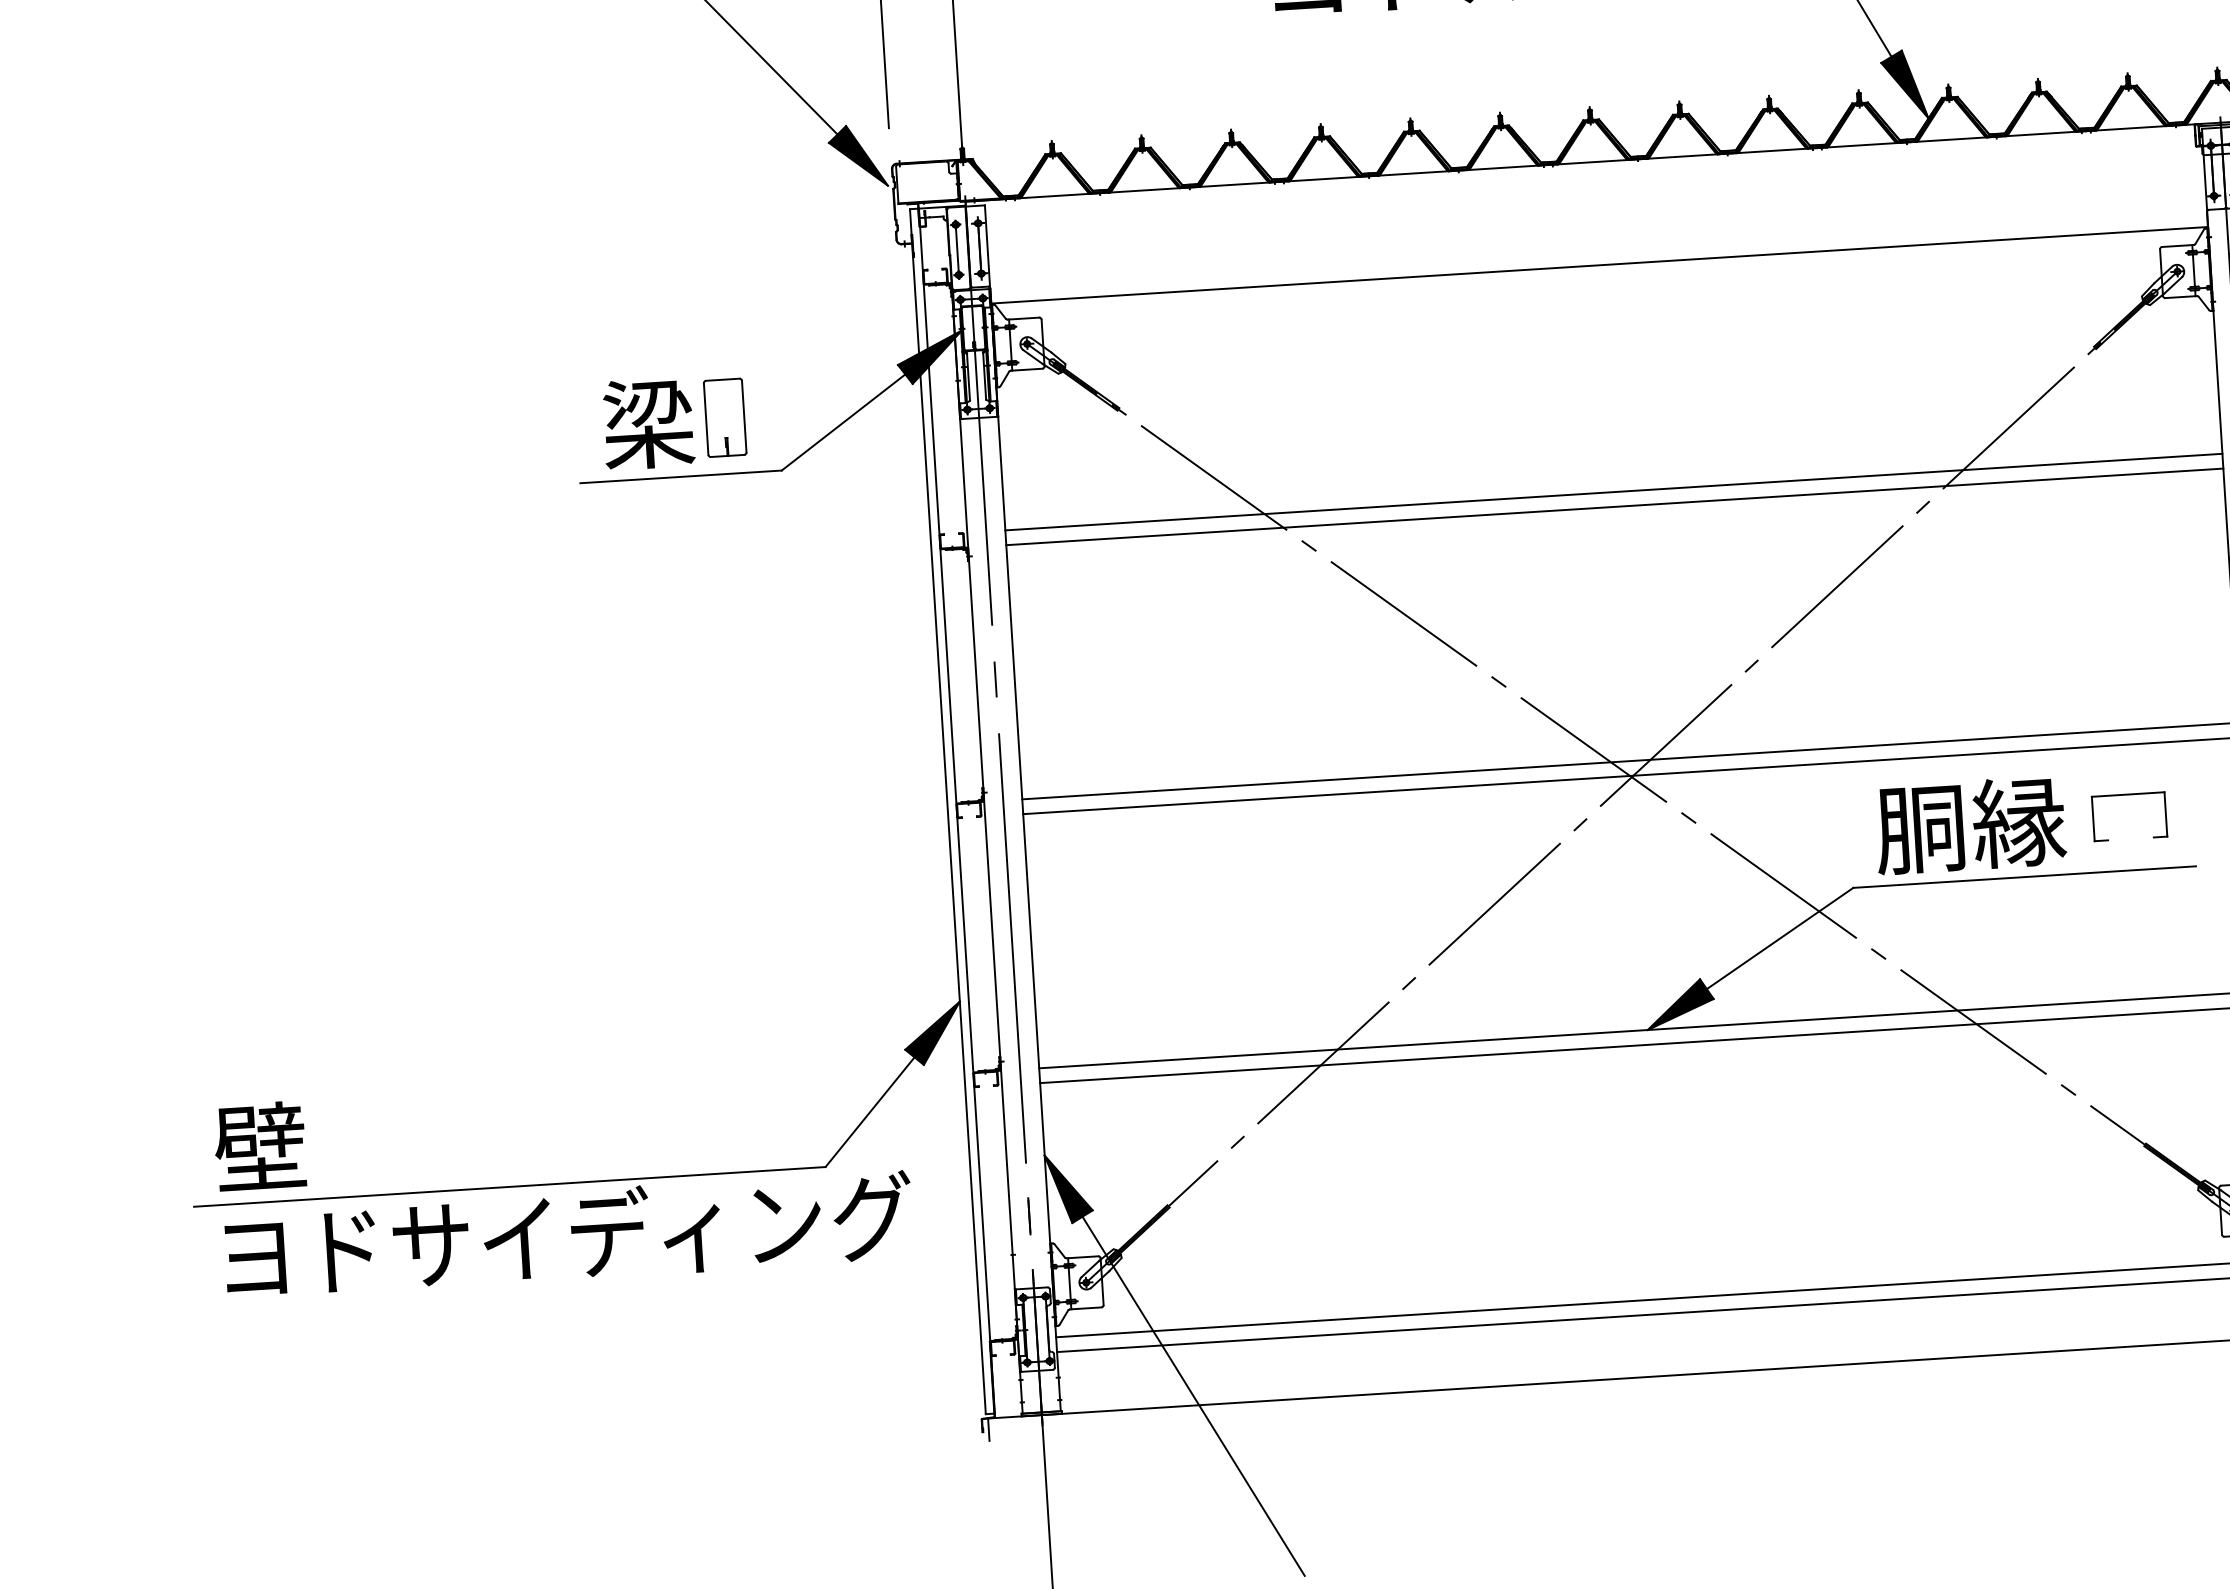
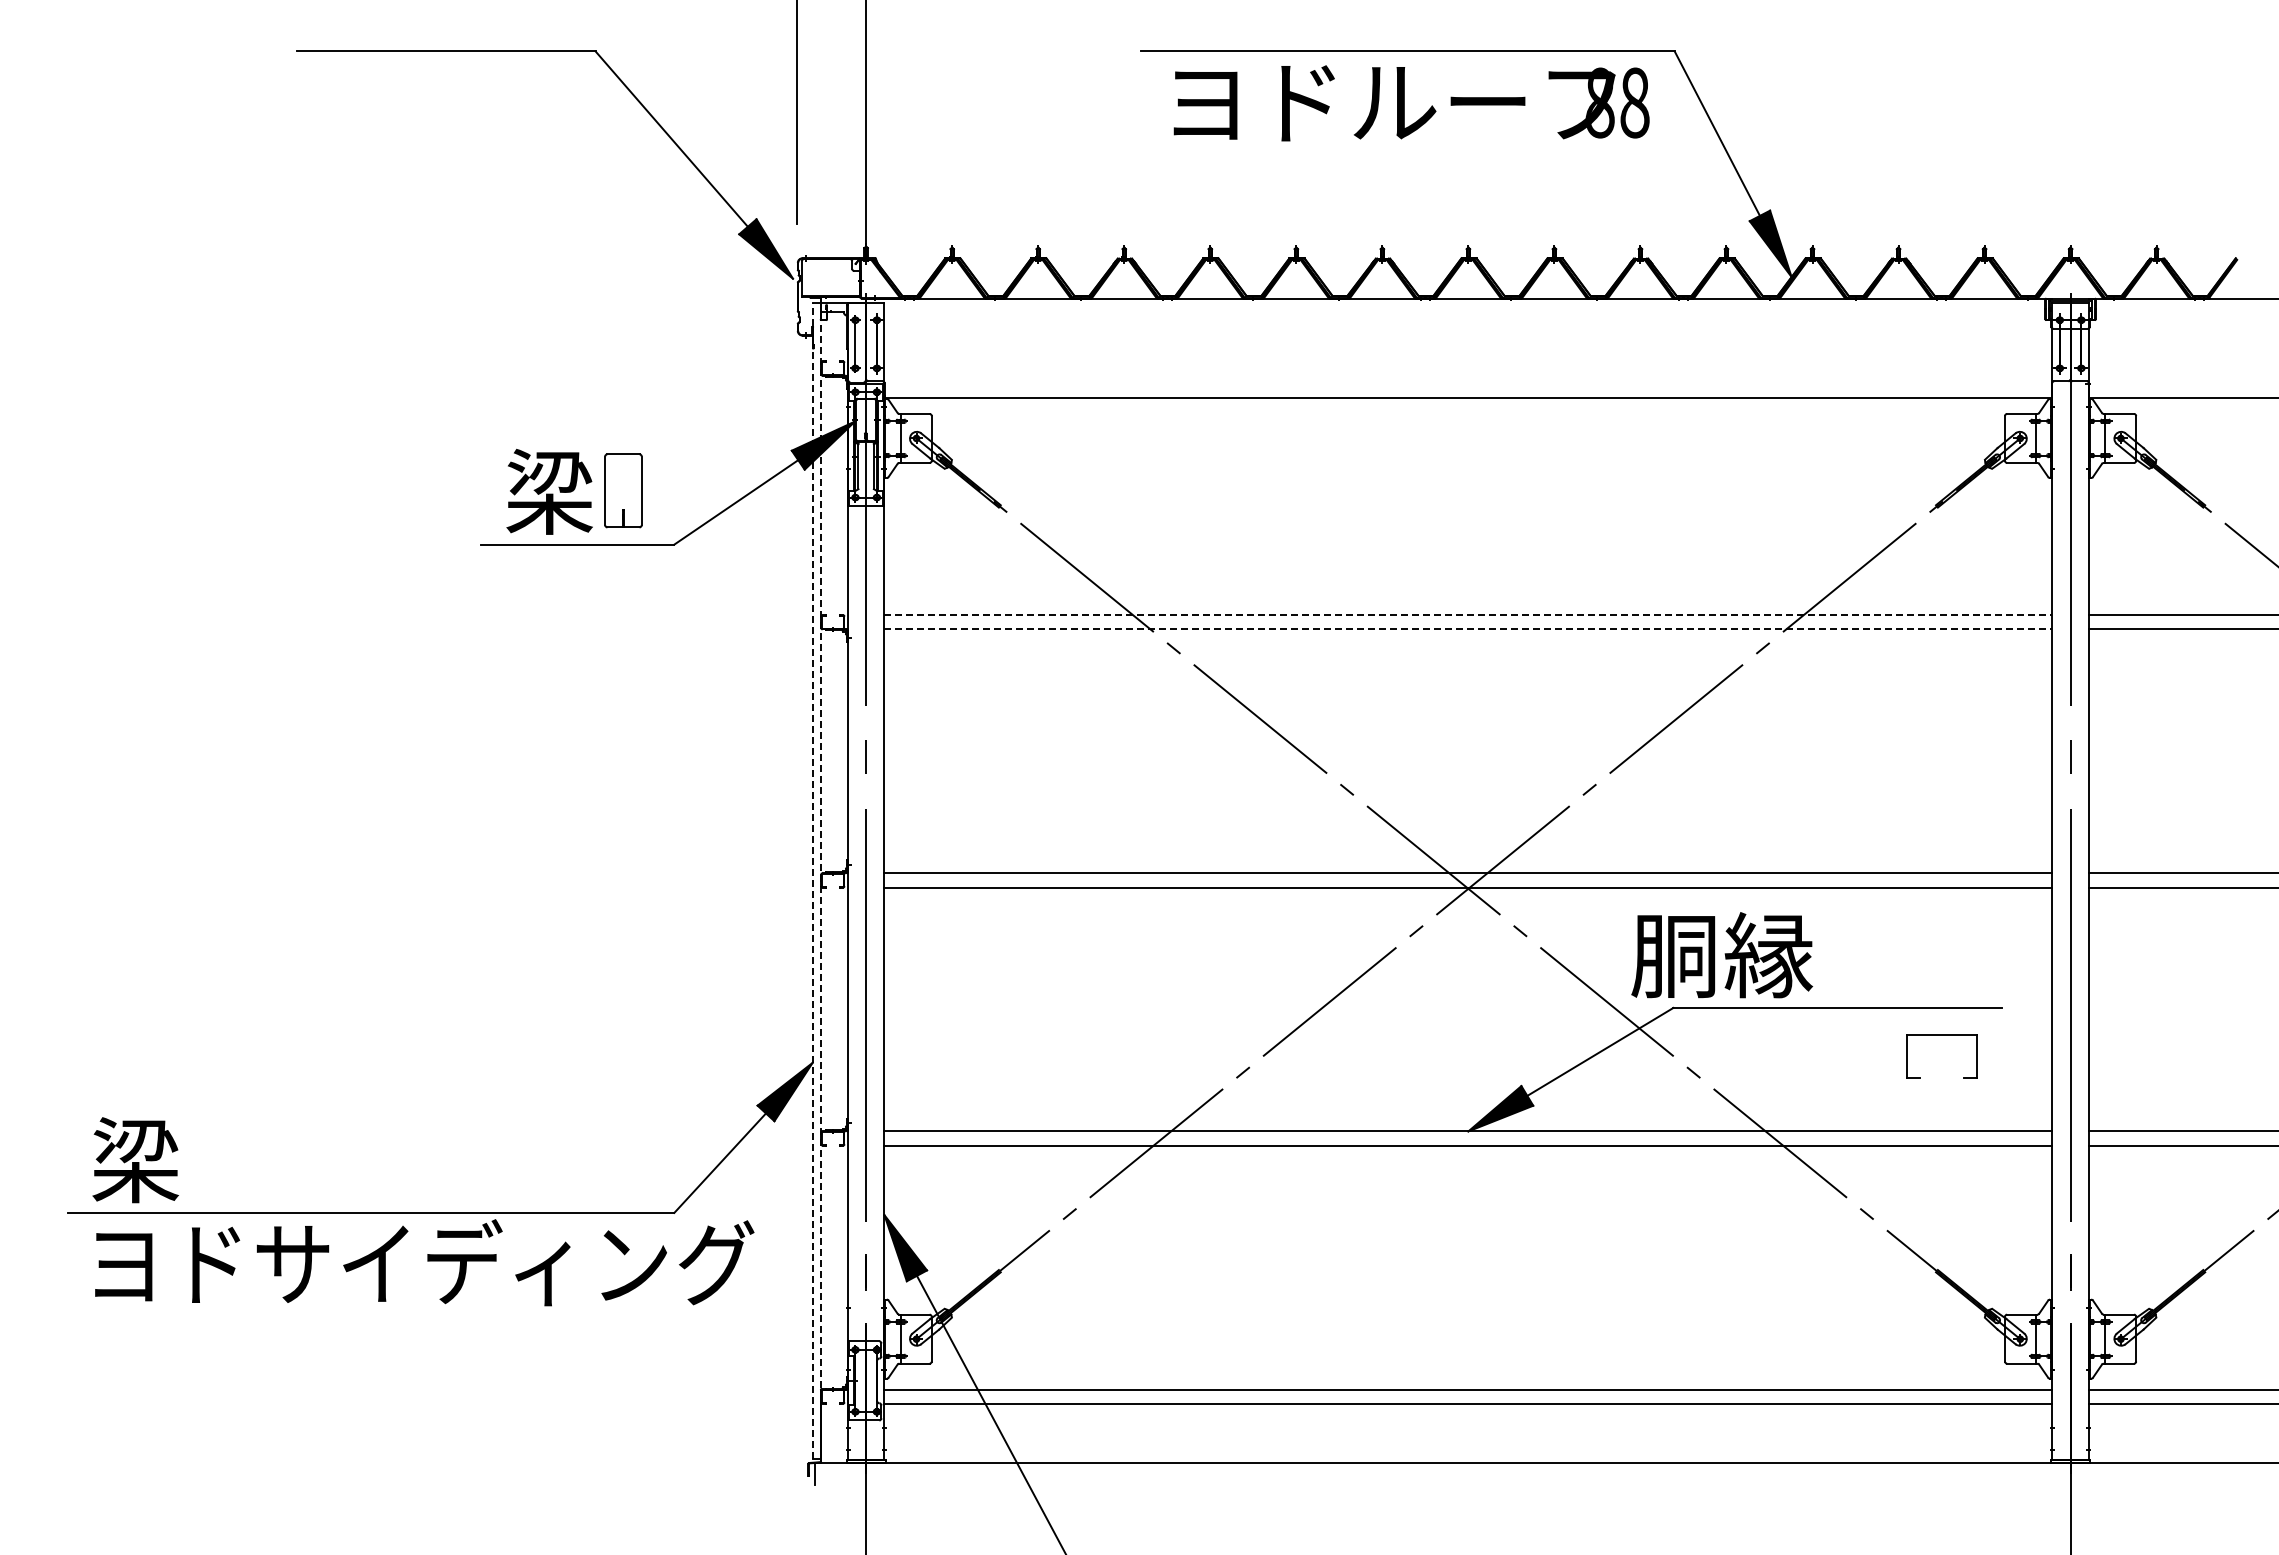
line: (1614, 492) -> (1468, 615), solid -> dashed
line: (1614, 506) -> (1468, 629), solid -> dashed
part: (2127, 794) -> (1941, 1035), moved
line: (947, 811) -> (812, 880), solid -> dashed
line: (957, 811) -> (821, 881), solid -> dashed
text: (1970, 825) -> (1722, 955), moved
text: (260, 1147) -> (135, 1160), 壁 -> 梁

